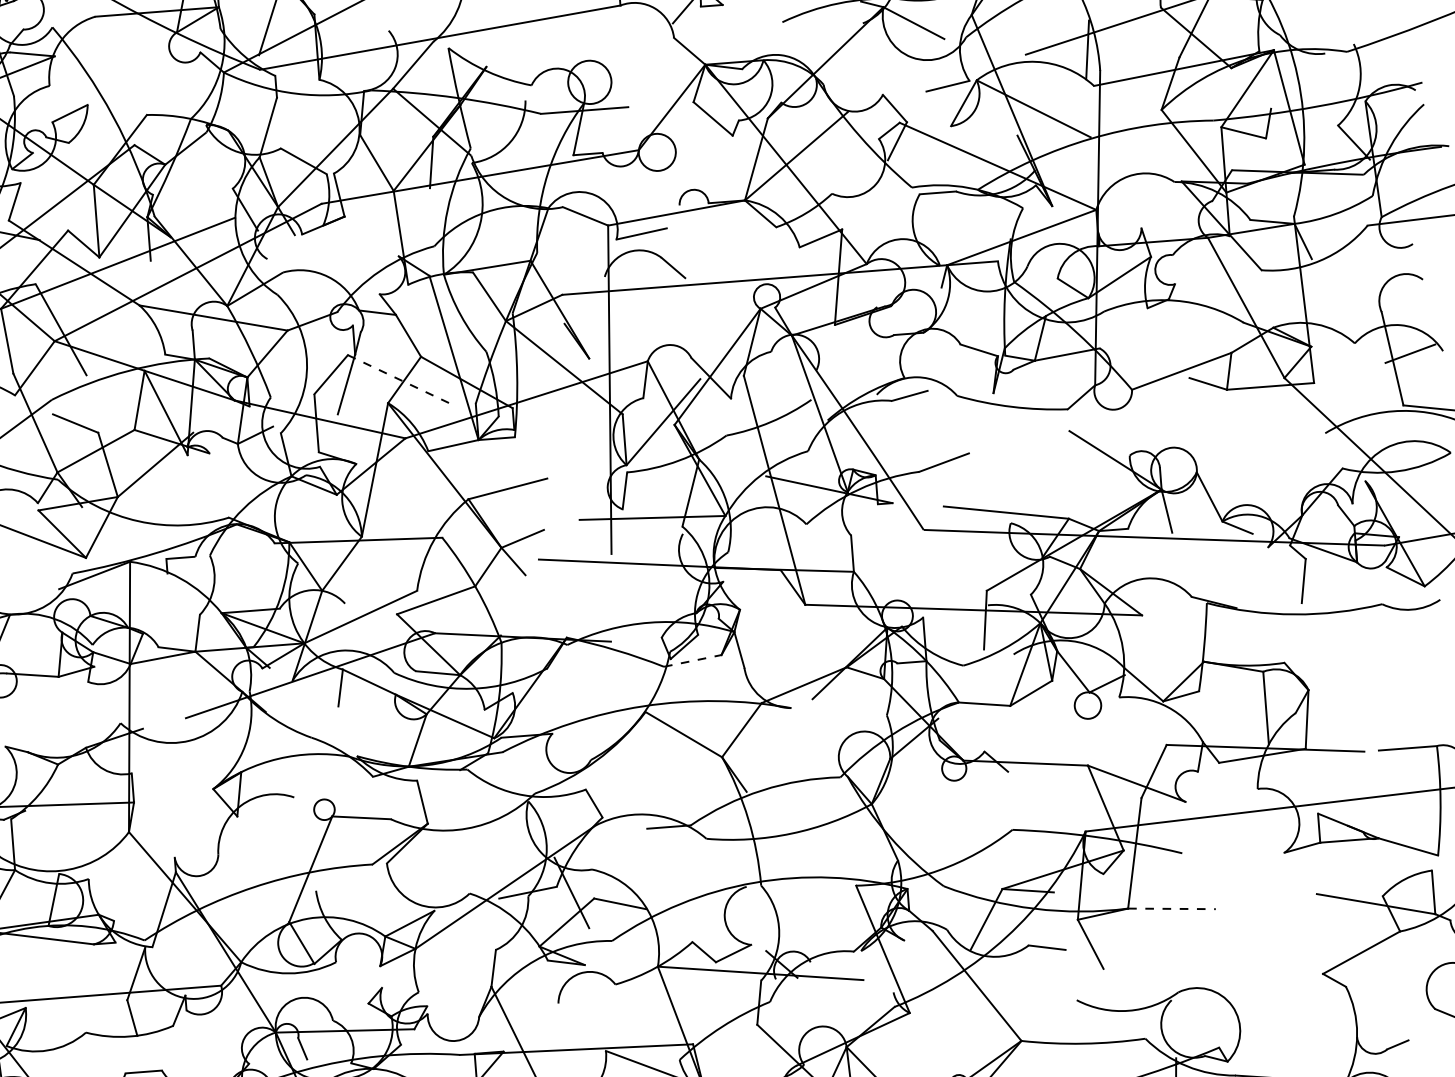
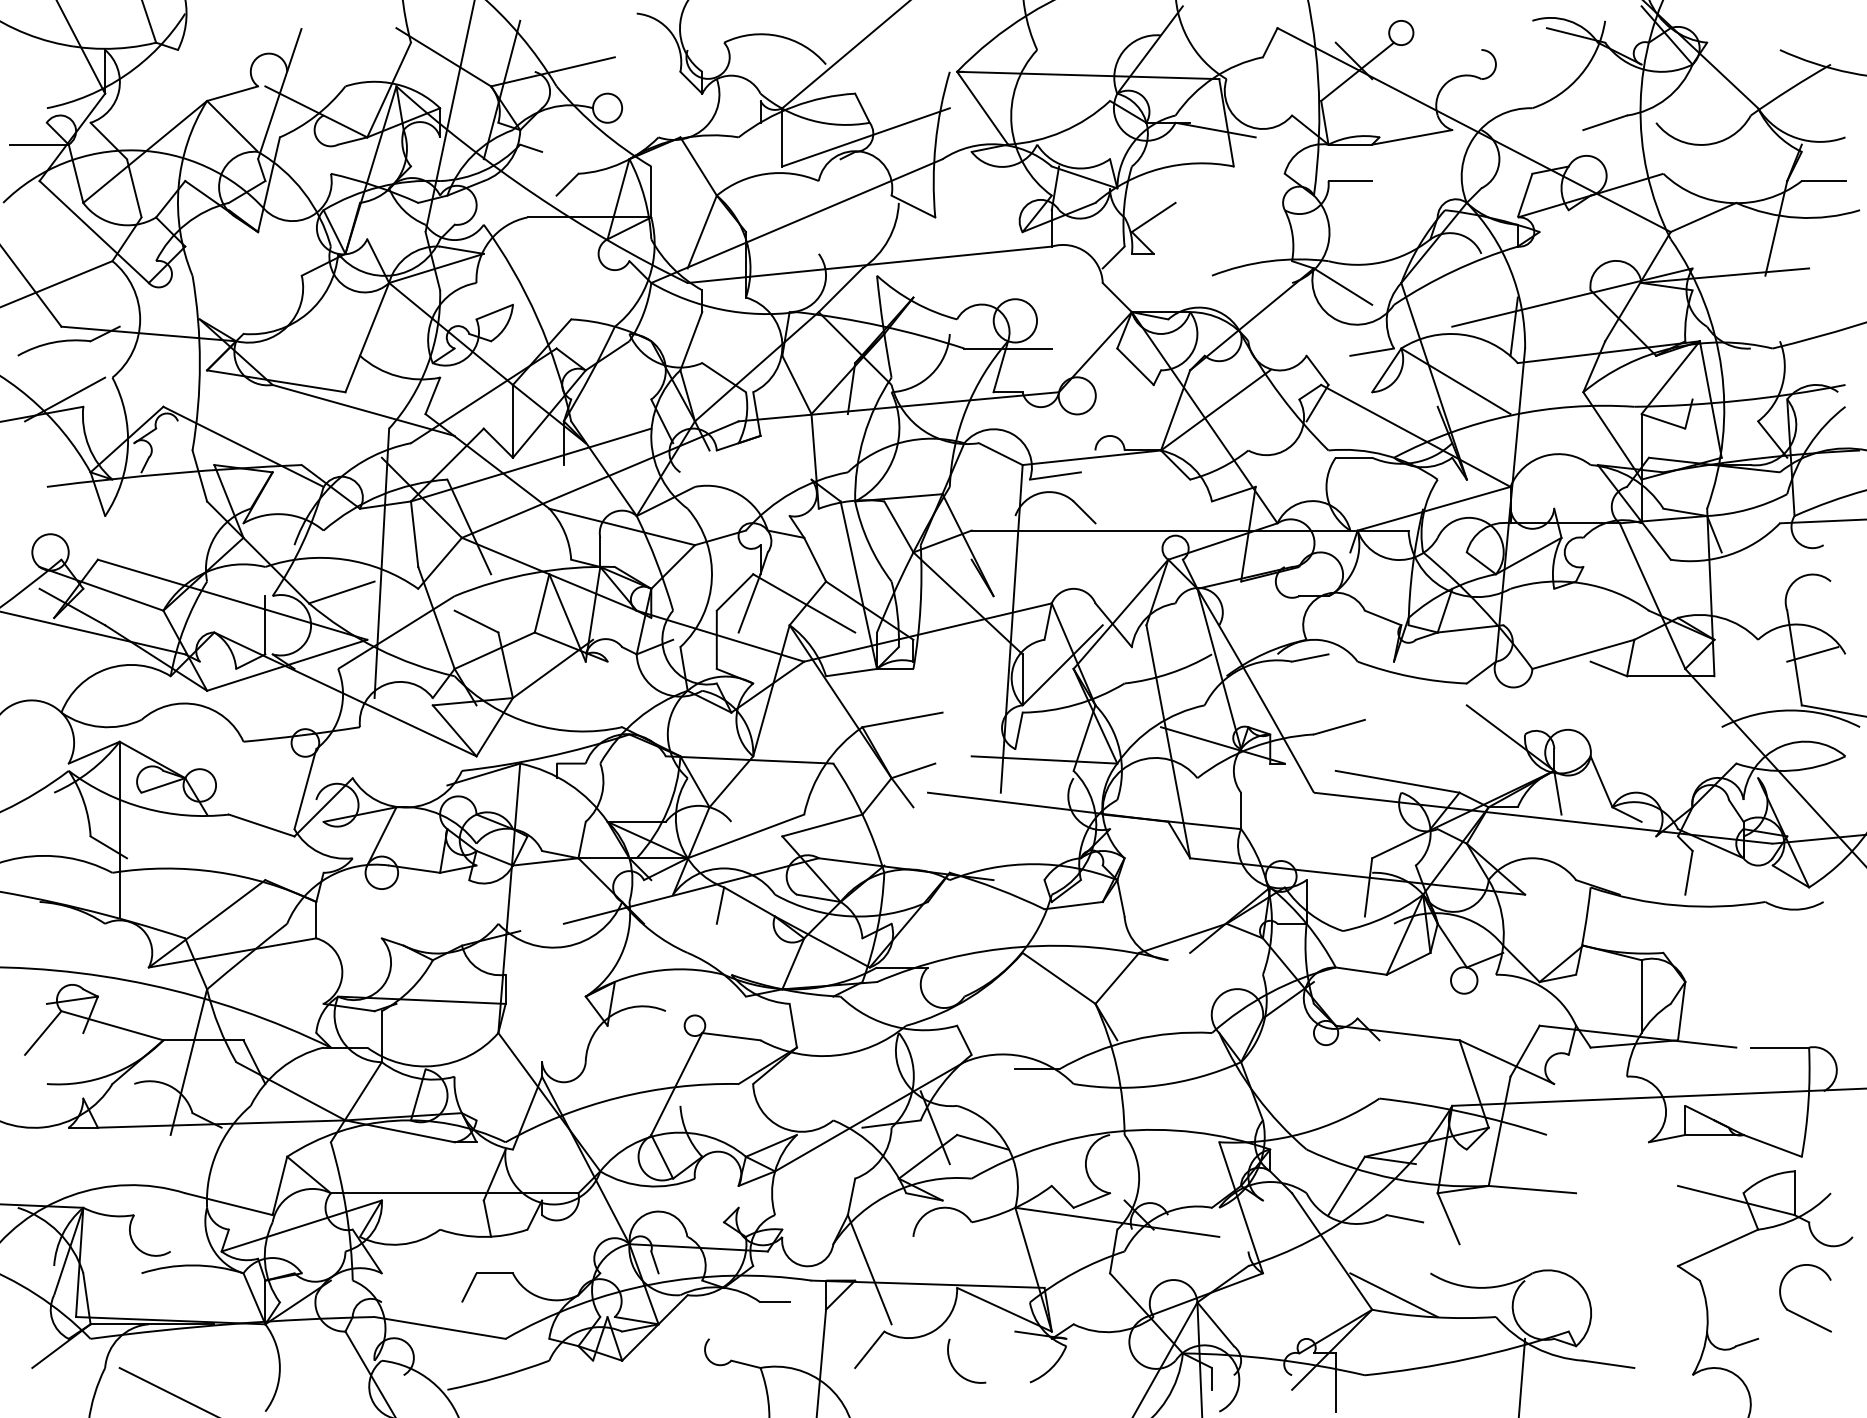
line: (401, 380) -> (804, 603), dashed -> solid
line: (693, 660) -> (1074, 905), dashed -> solid
line: (1172, 908) -> (1532, 1189), dashed -> solid
line: (1041, 1025) -> (1393, 1295), added

